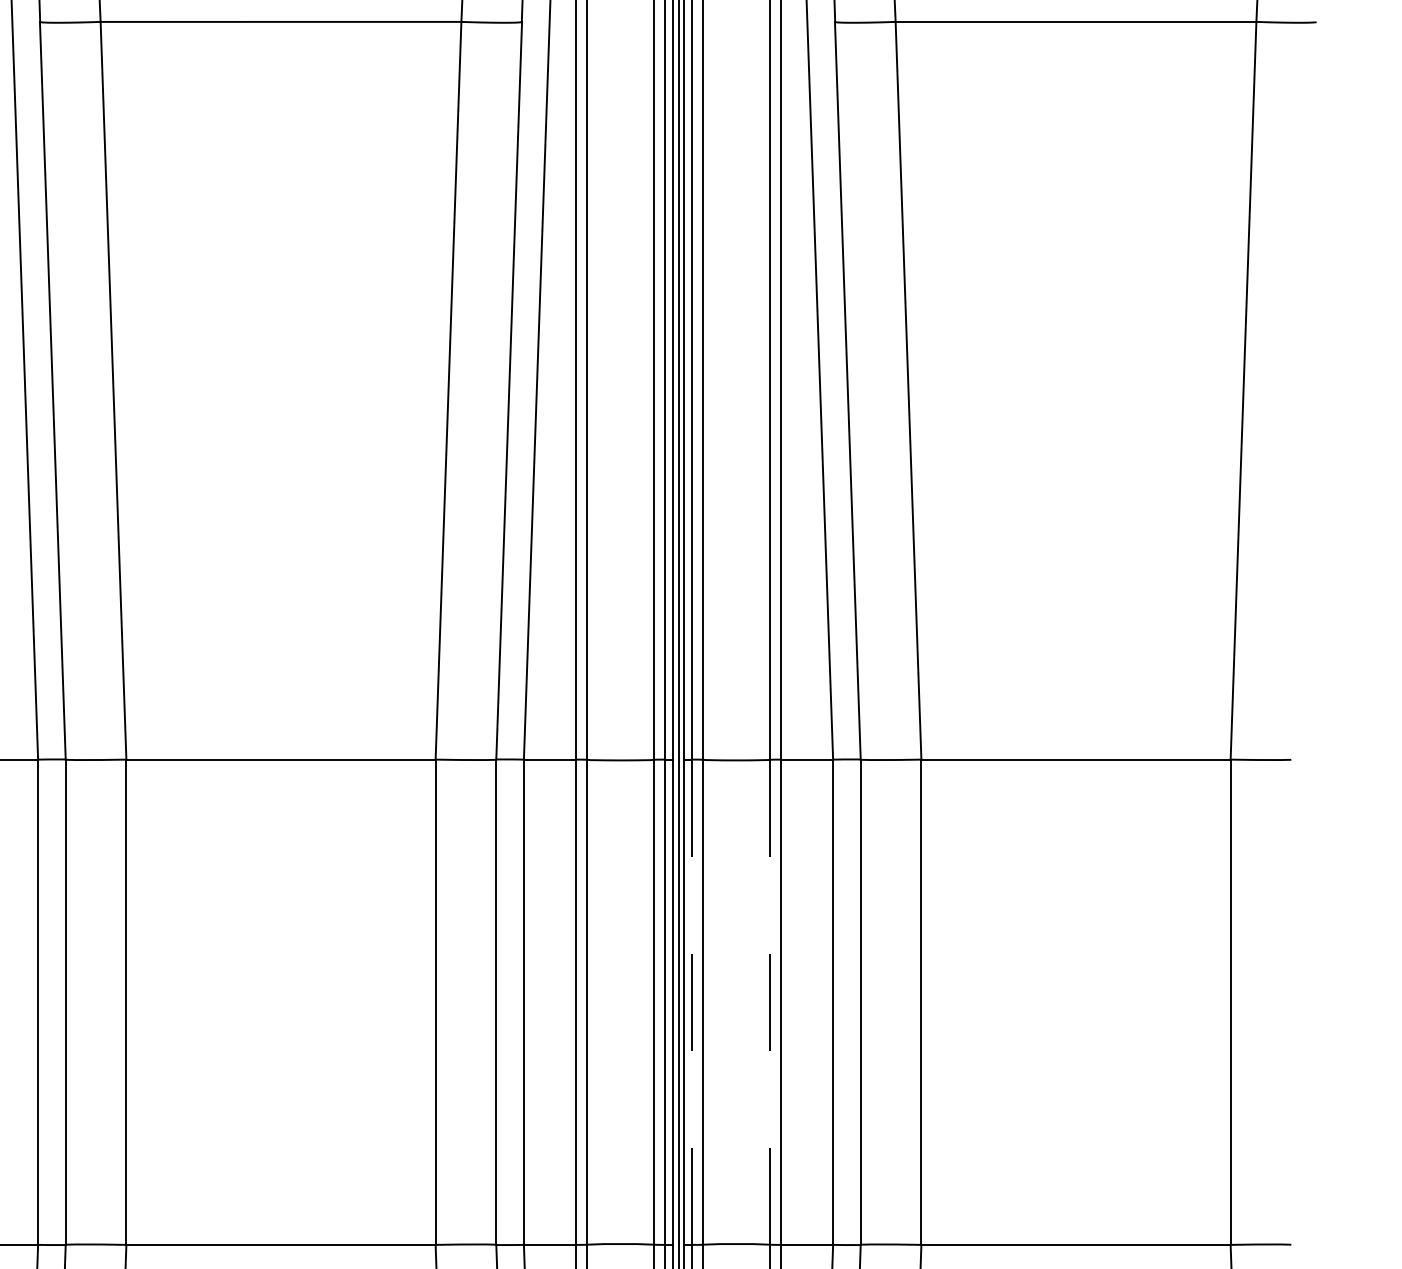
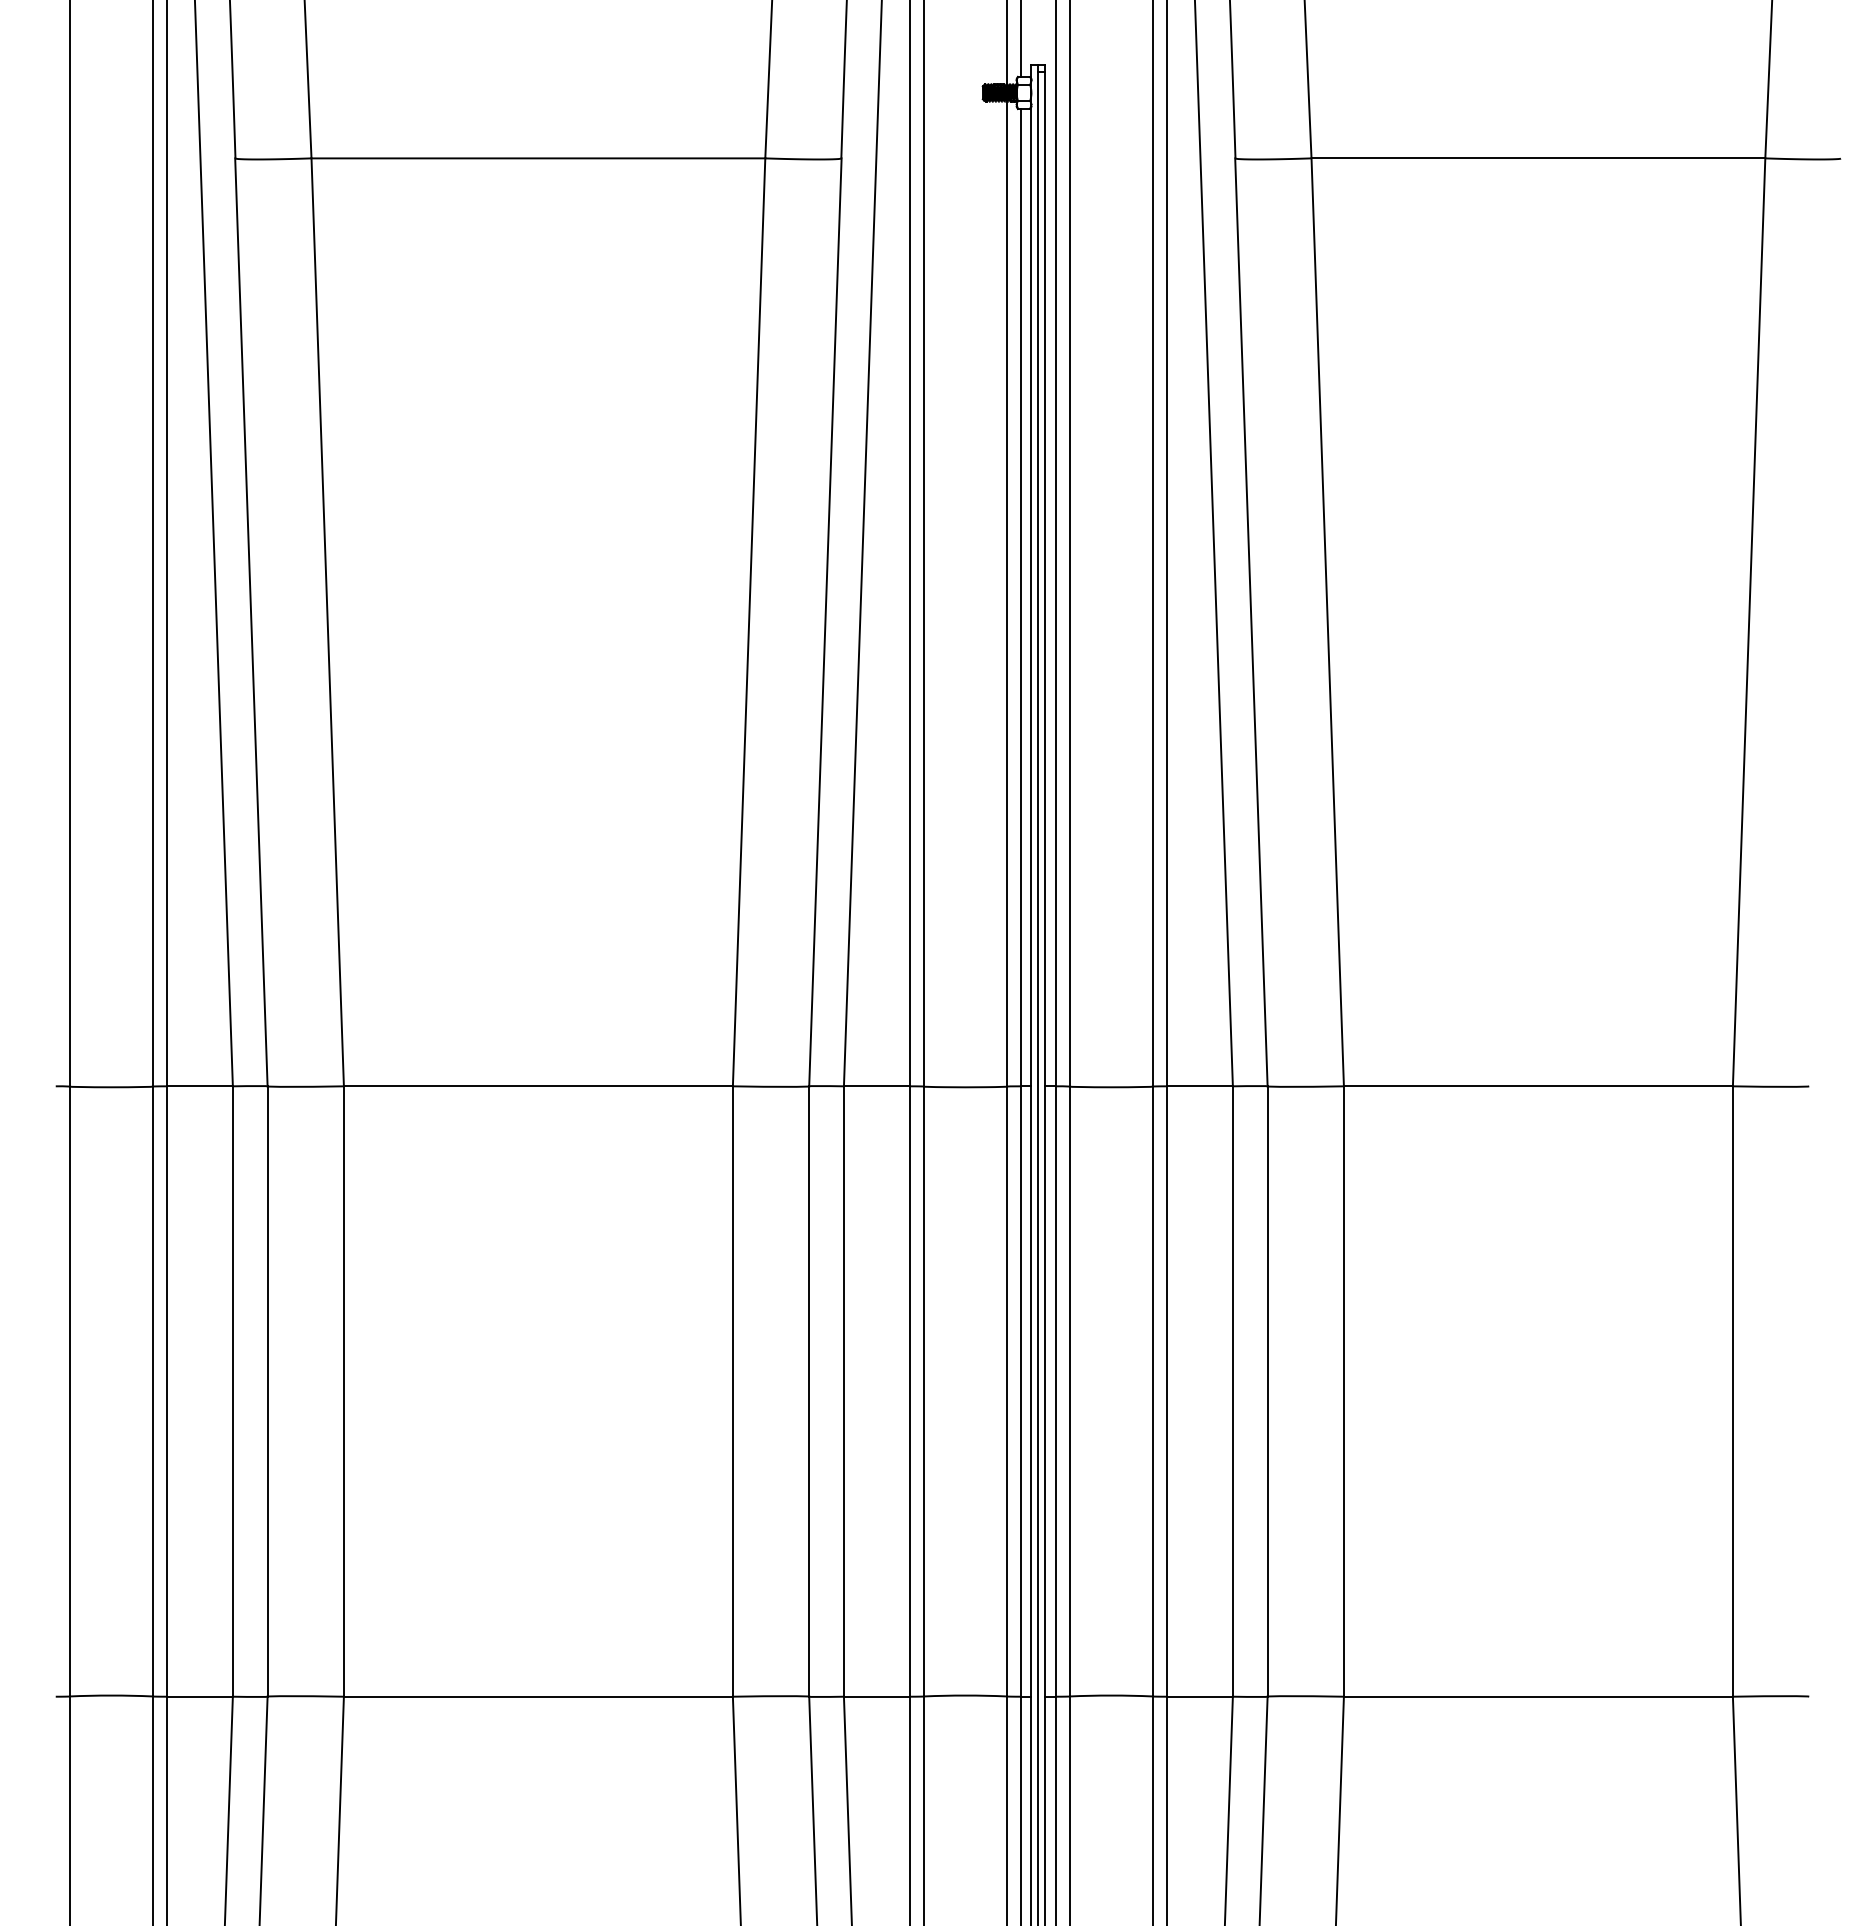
line: (769, 1002) -> (1152, 1391), dashed -> solid
line: (692, 1003) -> (1055, 1392), dashed -> solid

